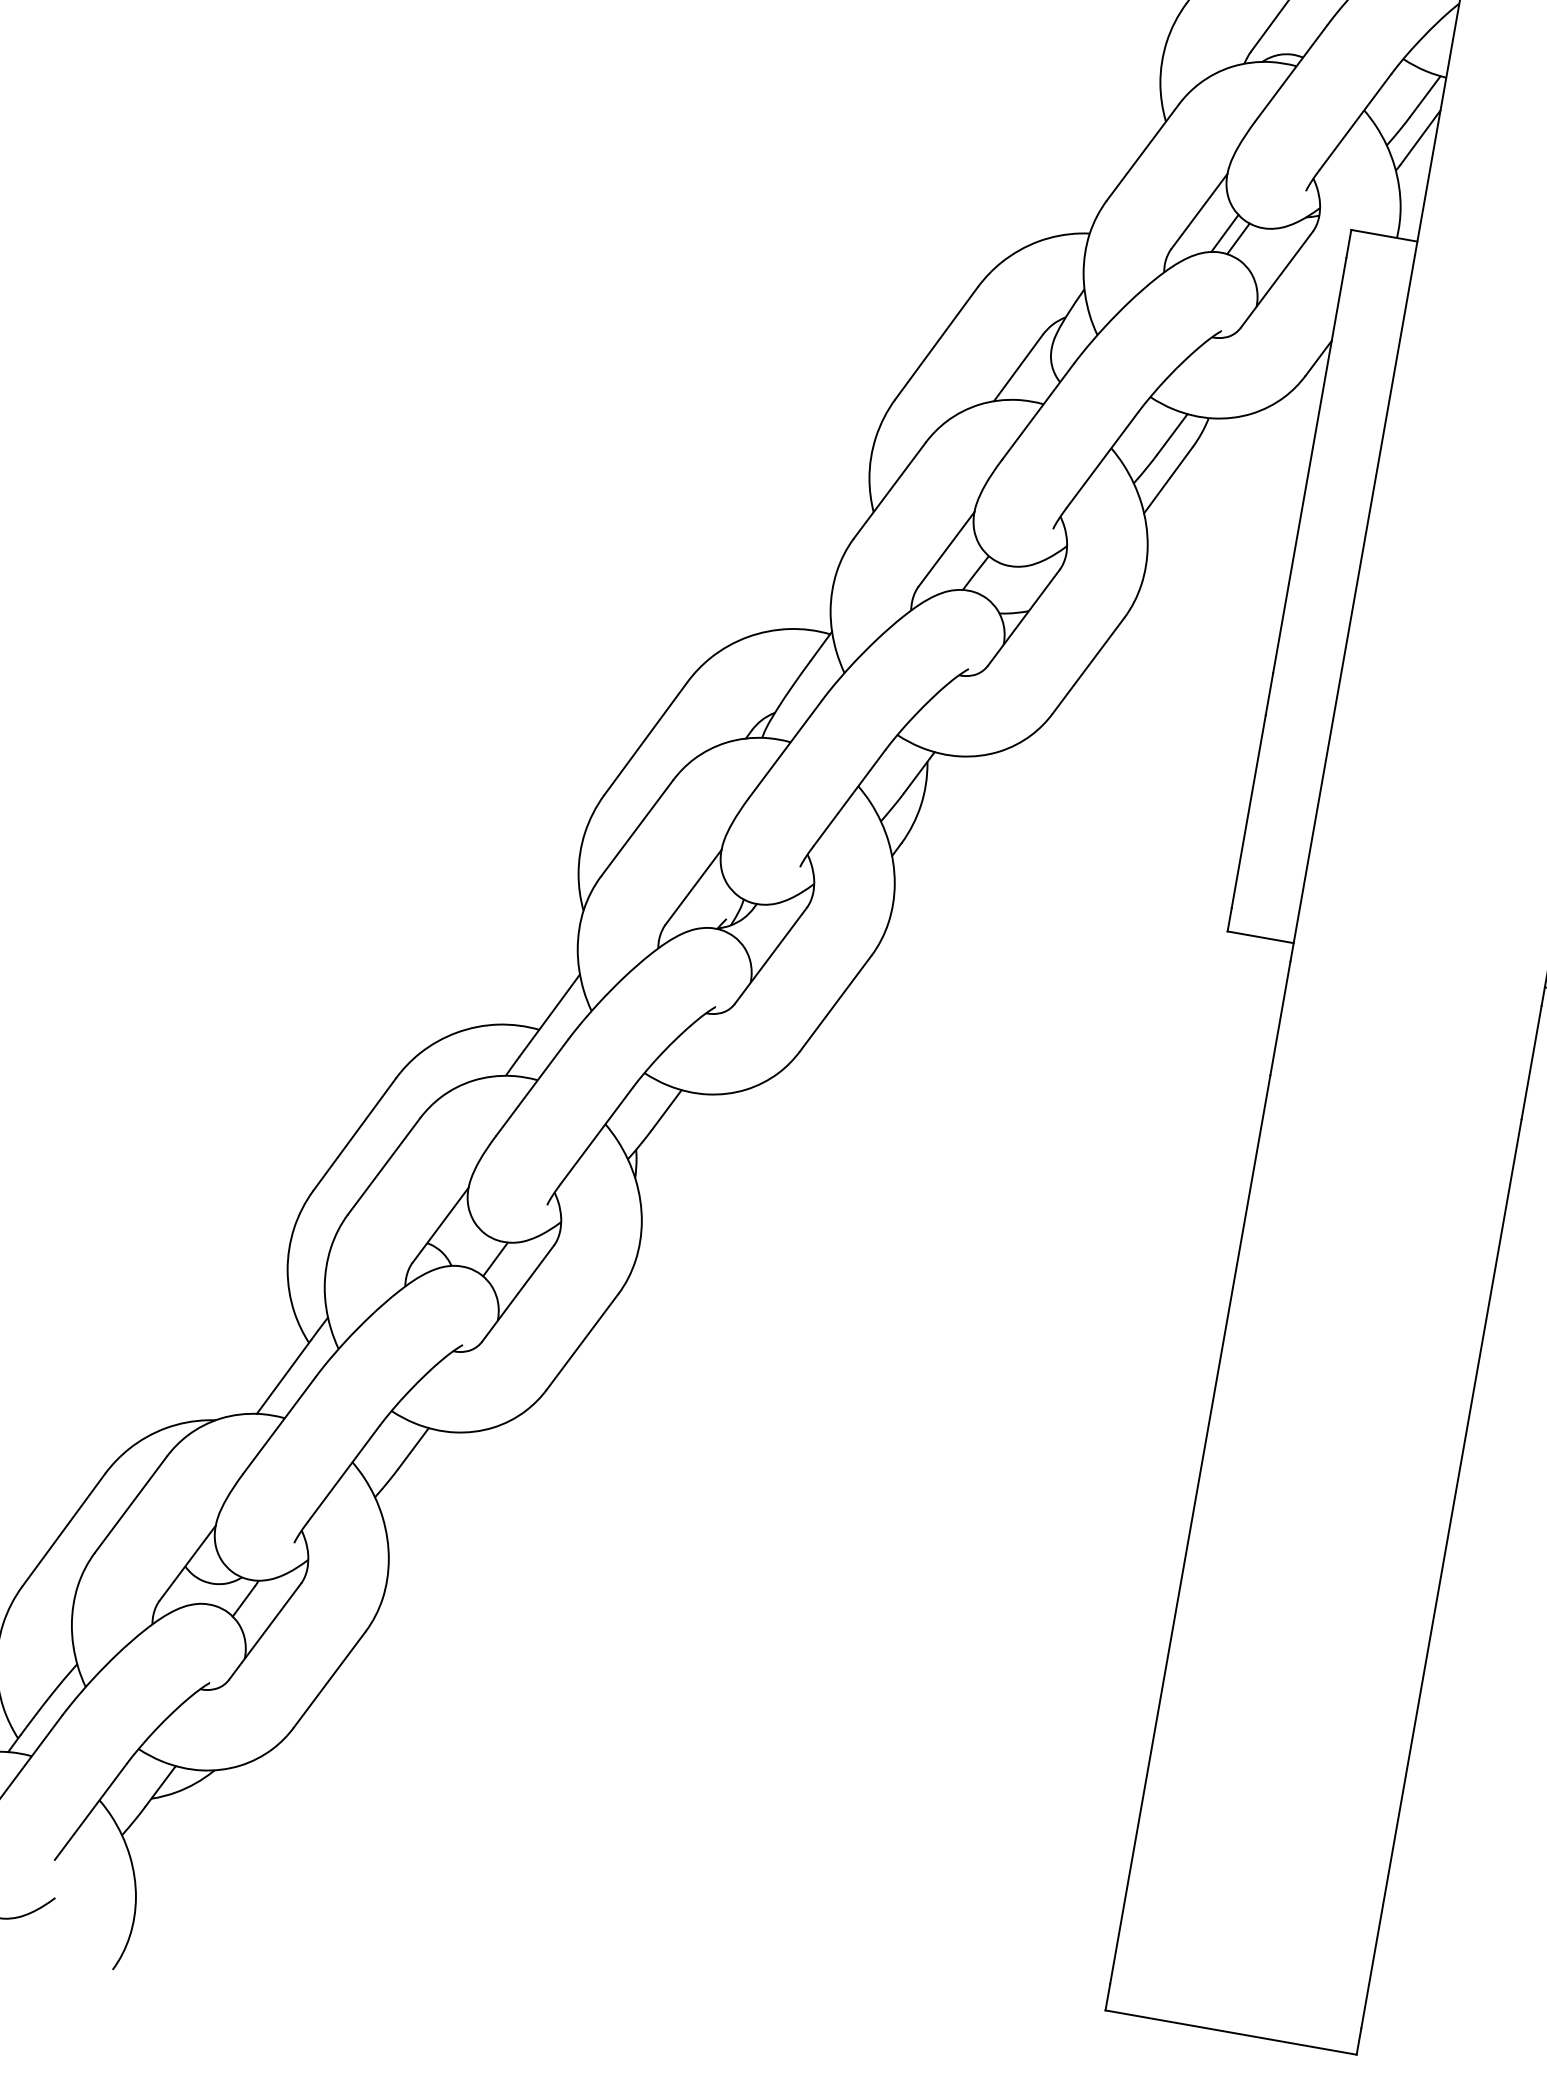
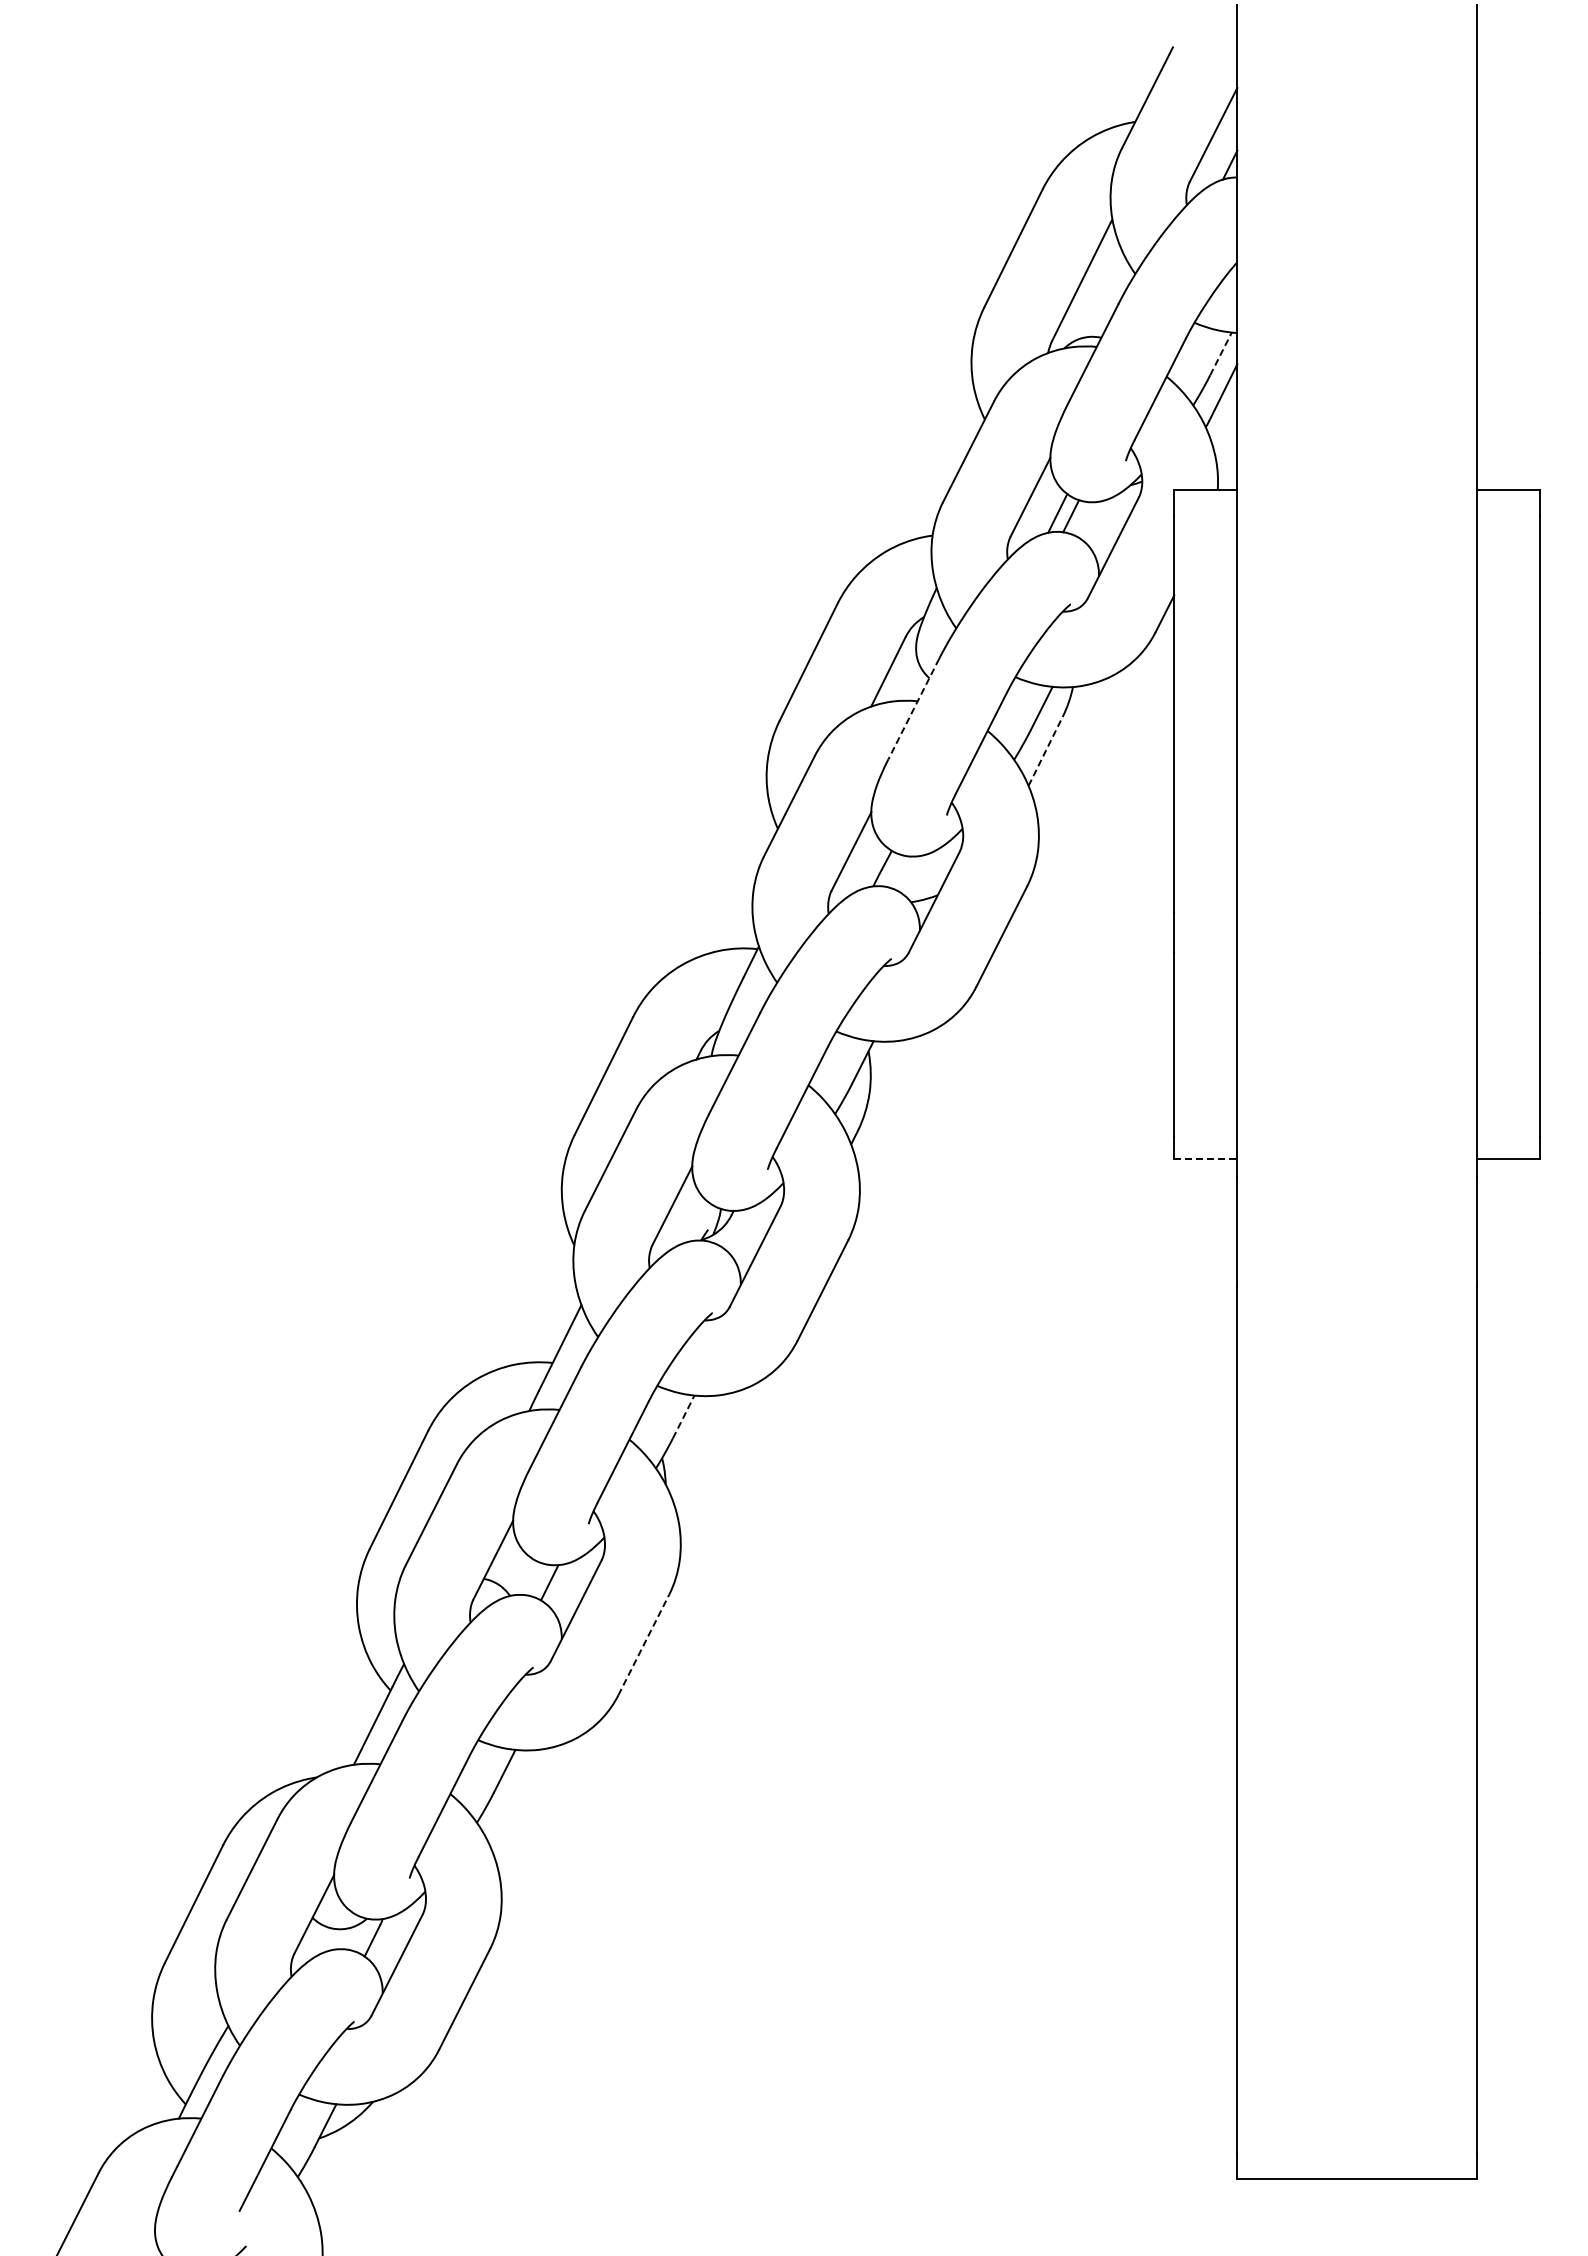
line: (1424, 96) -> (1220, 353), solid -> dashed
line: (1037, 412) -> (913, 709), solid -> dashed
line: (1168, 480) -> (1045, 751), solid -> dashed
line: (1260, 937) -> (1205, 1159), solid -> dashed
line: (666, 1109) -> (683, 1416), solid -> dashed
line: (583, 1341) -> (644, 1644), solid -> dashed

